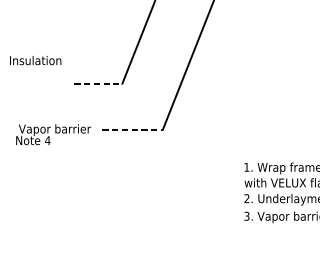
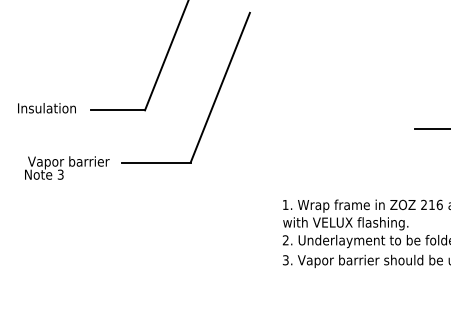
text: (35, 60) -> (46, 108), moved
line: (98, 83) -> (118, 110), dashed -> solid
line: (133, 129) -> (157, 162), dashed -> solid
text: (47, 140) -> (60, 174), 4 -> 3

